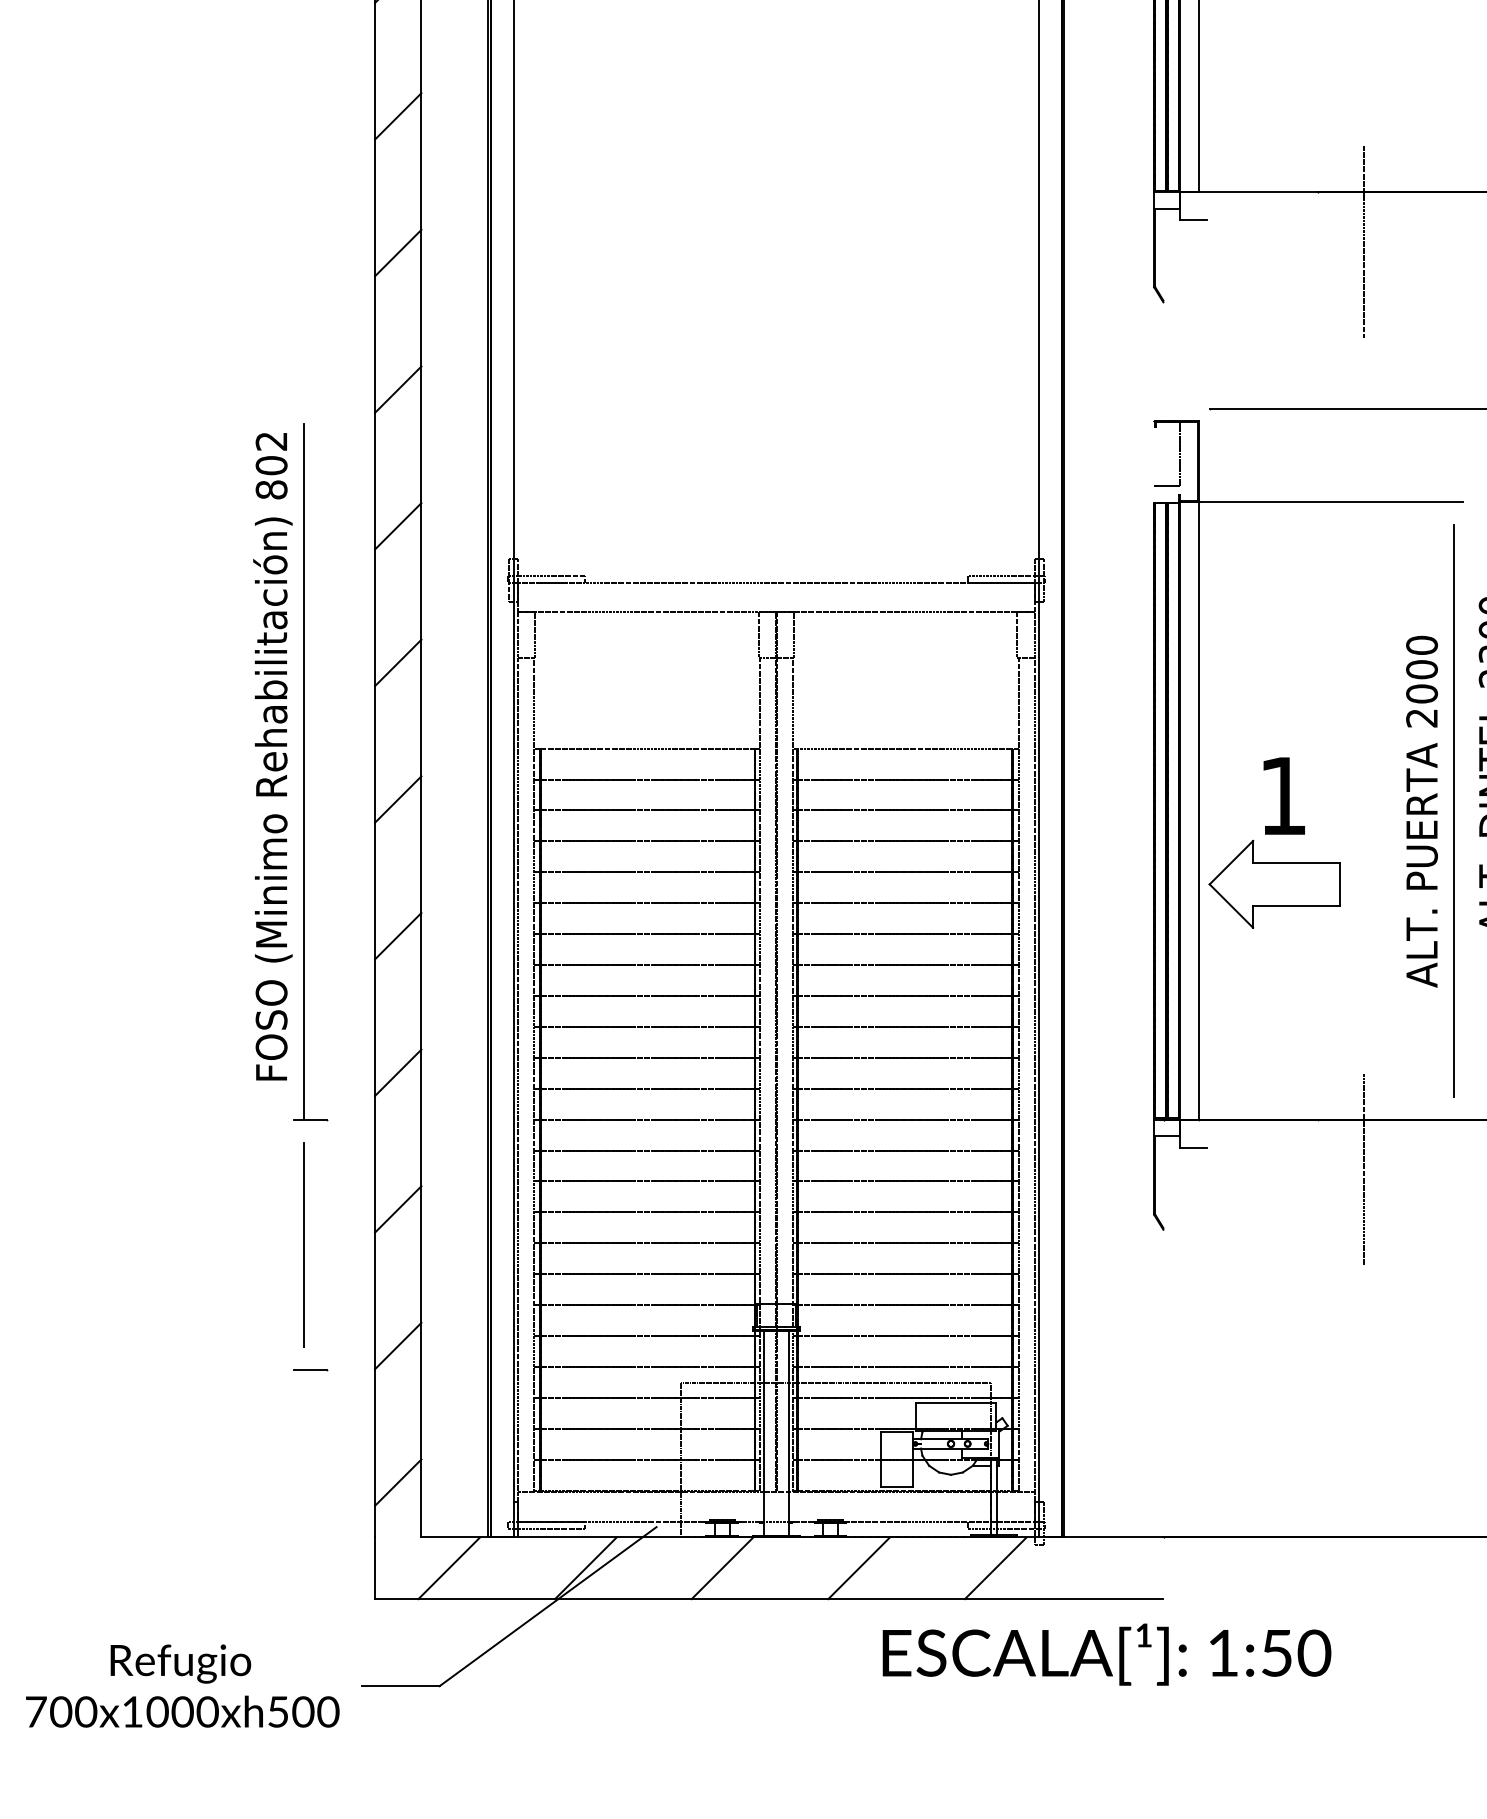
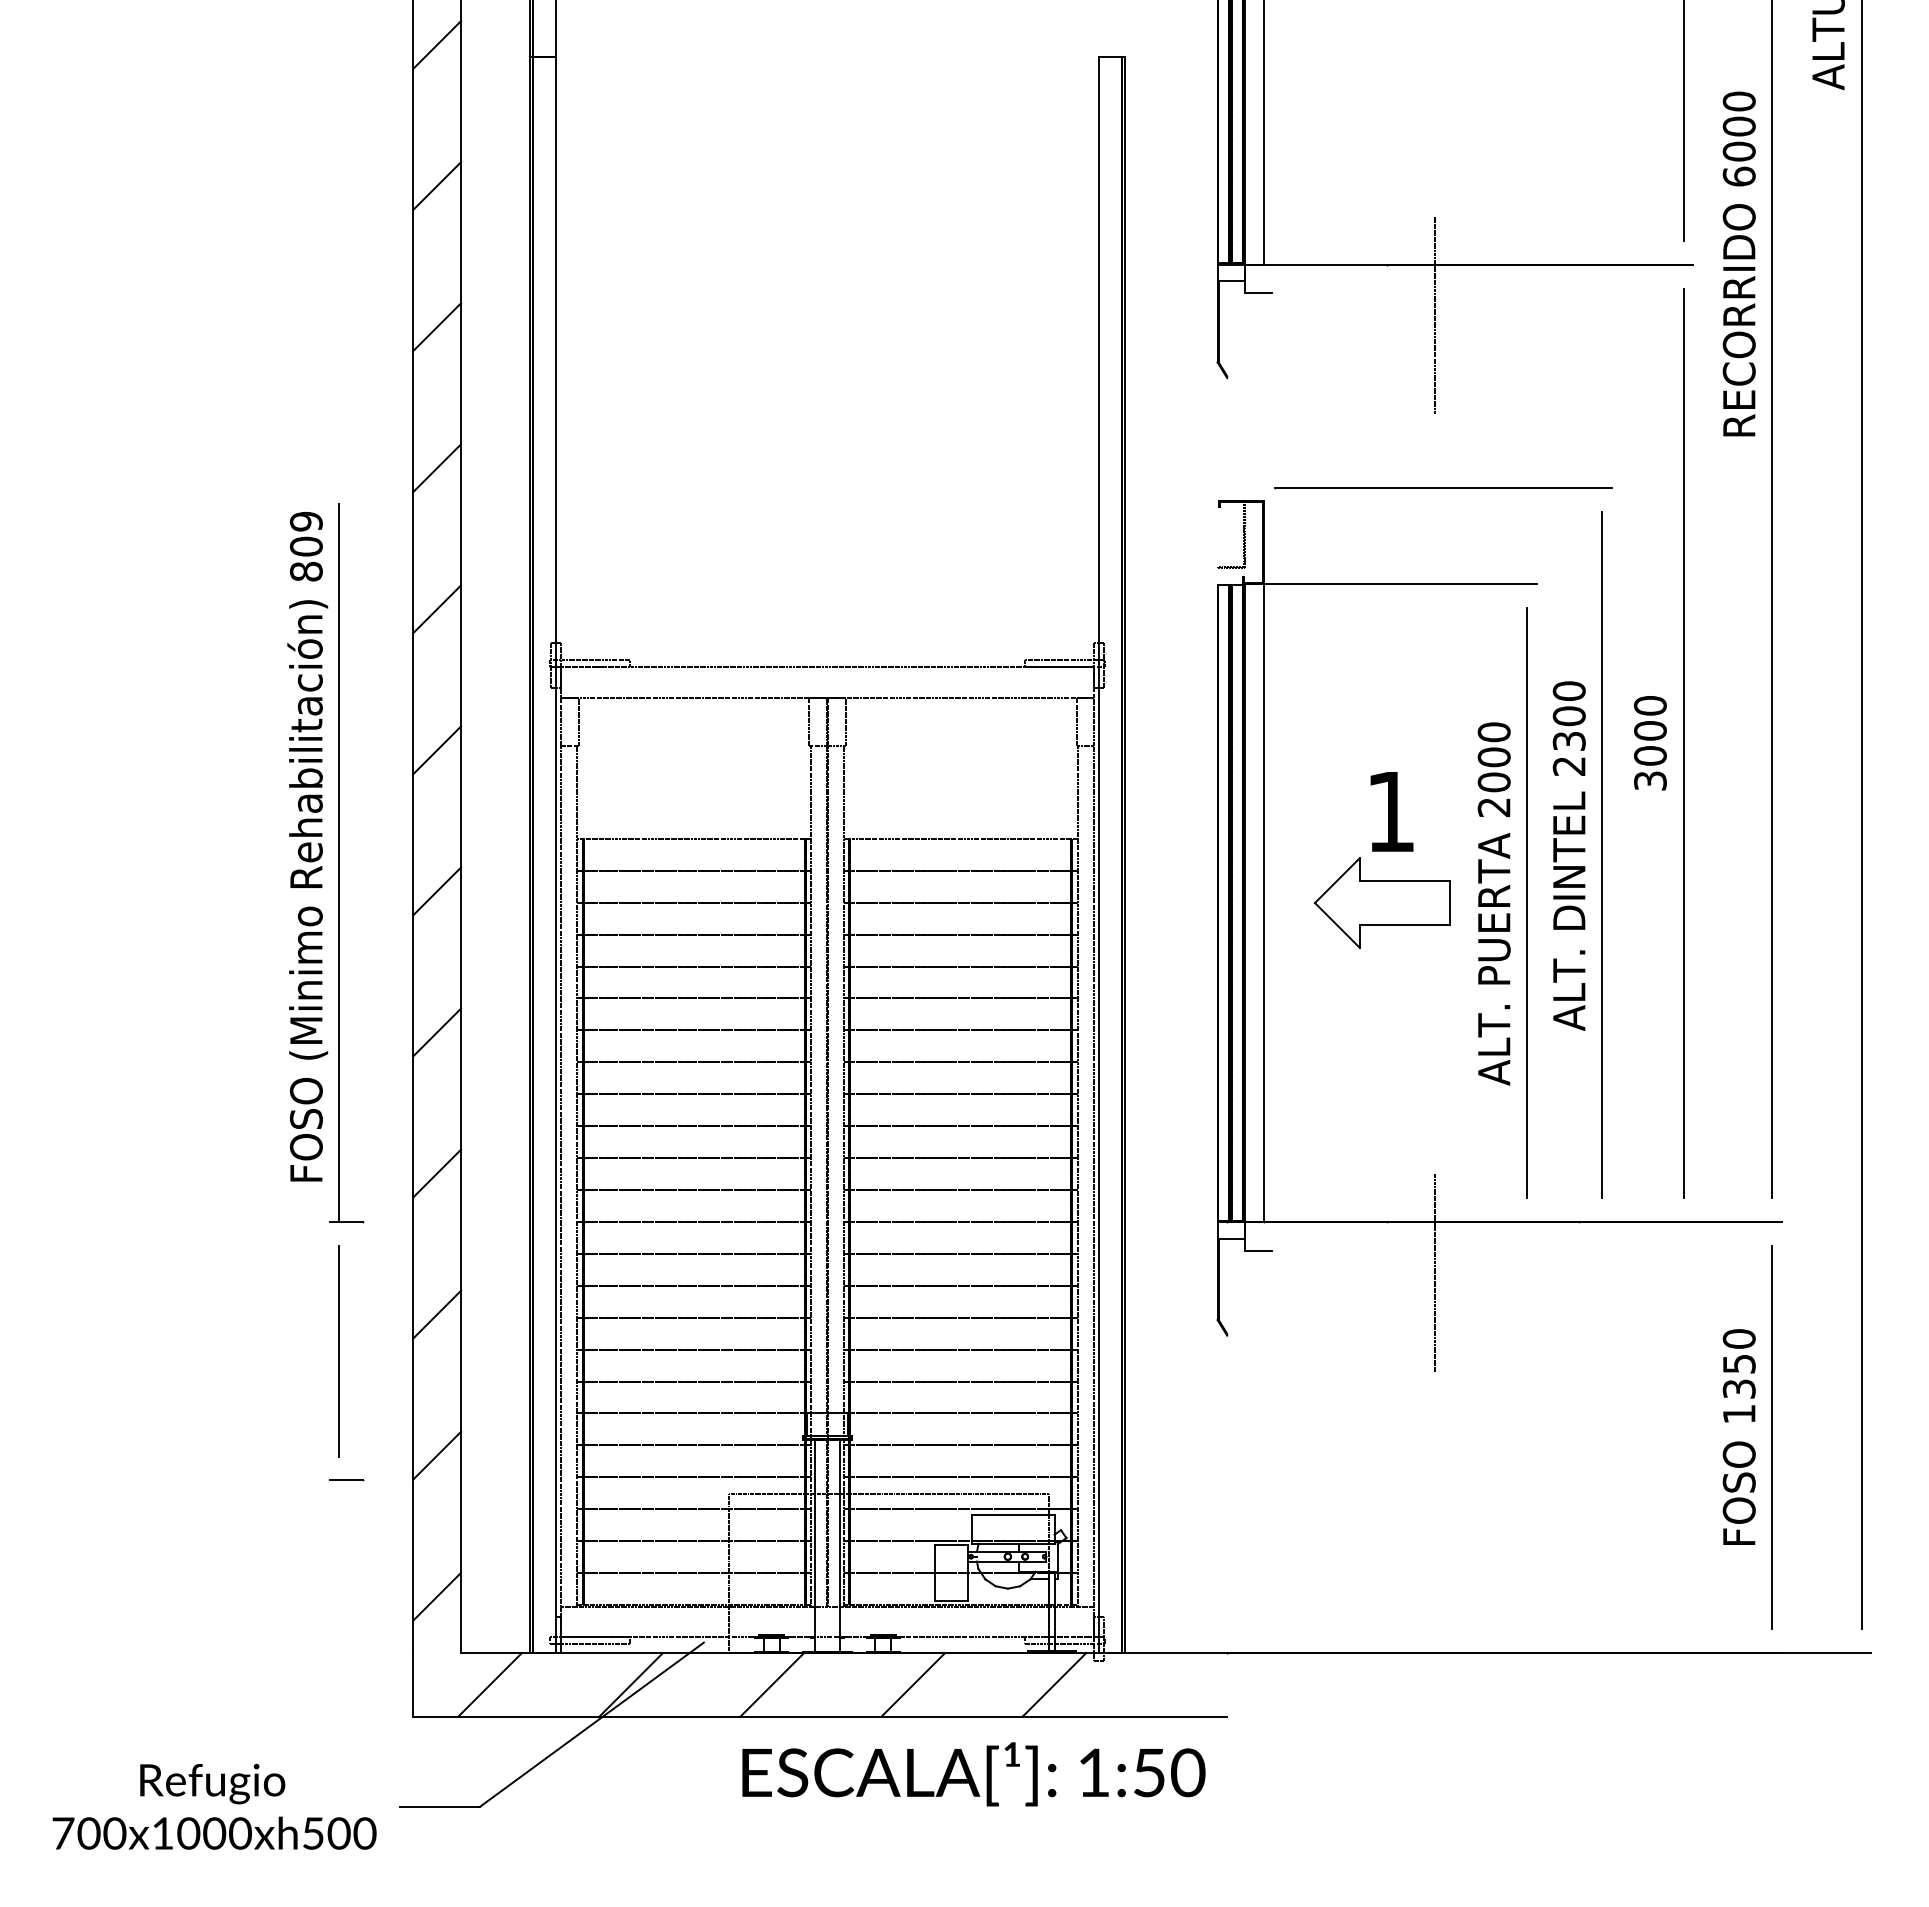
text: (271, 441) -> (306, 521), 802 -> 809
part: (1274, 834) -> (1381, 851), moved
text: (1106, 1654) -> (973, 1774), moved

